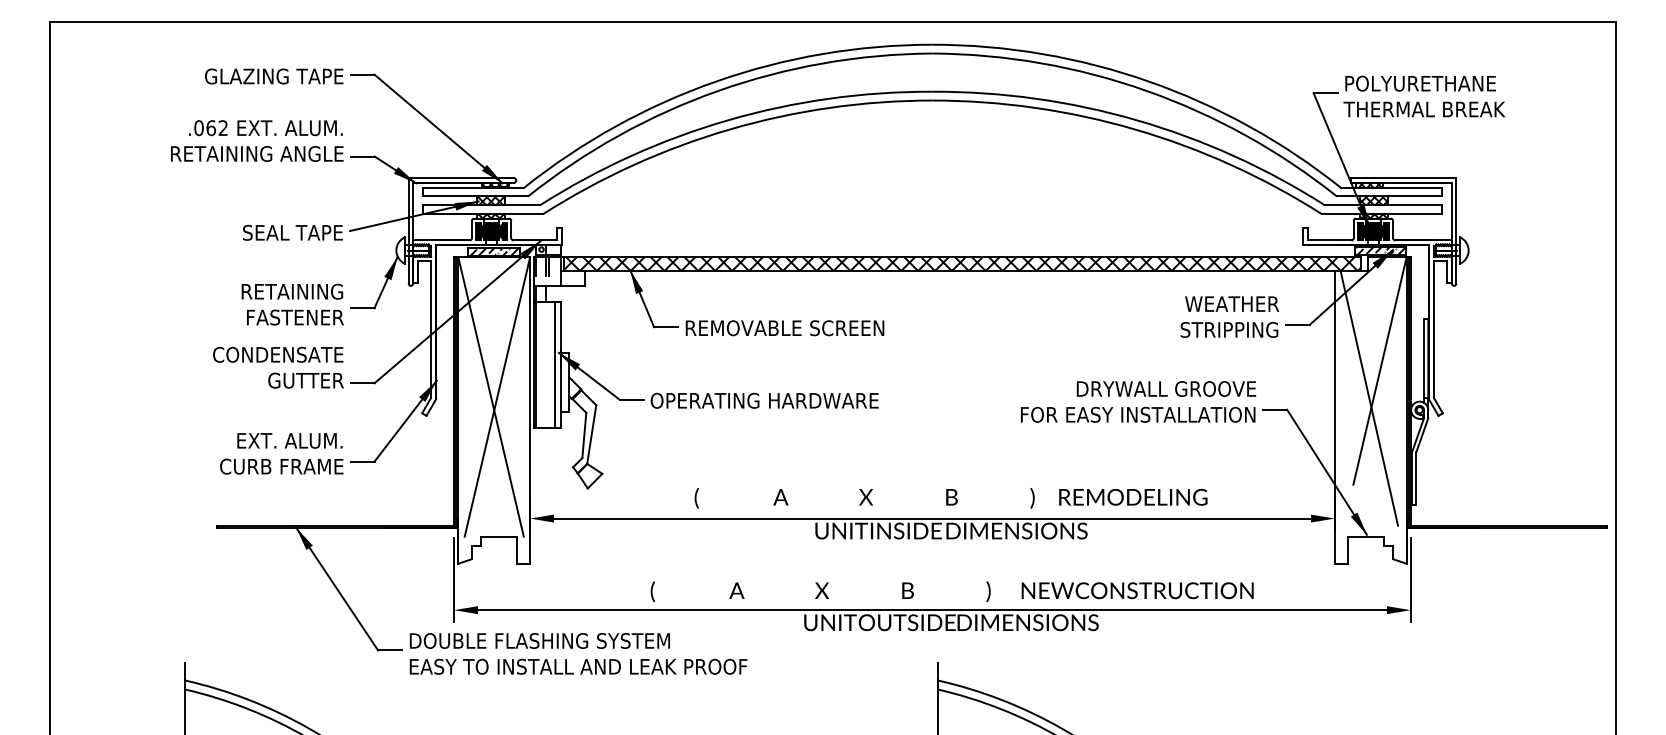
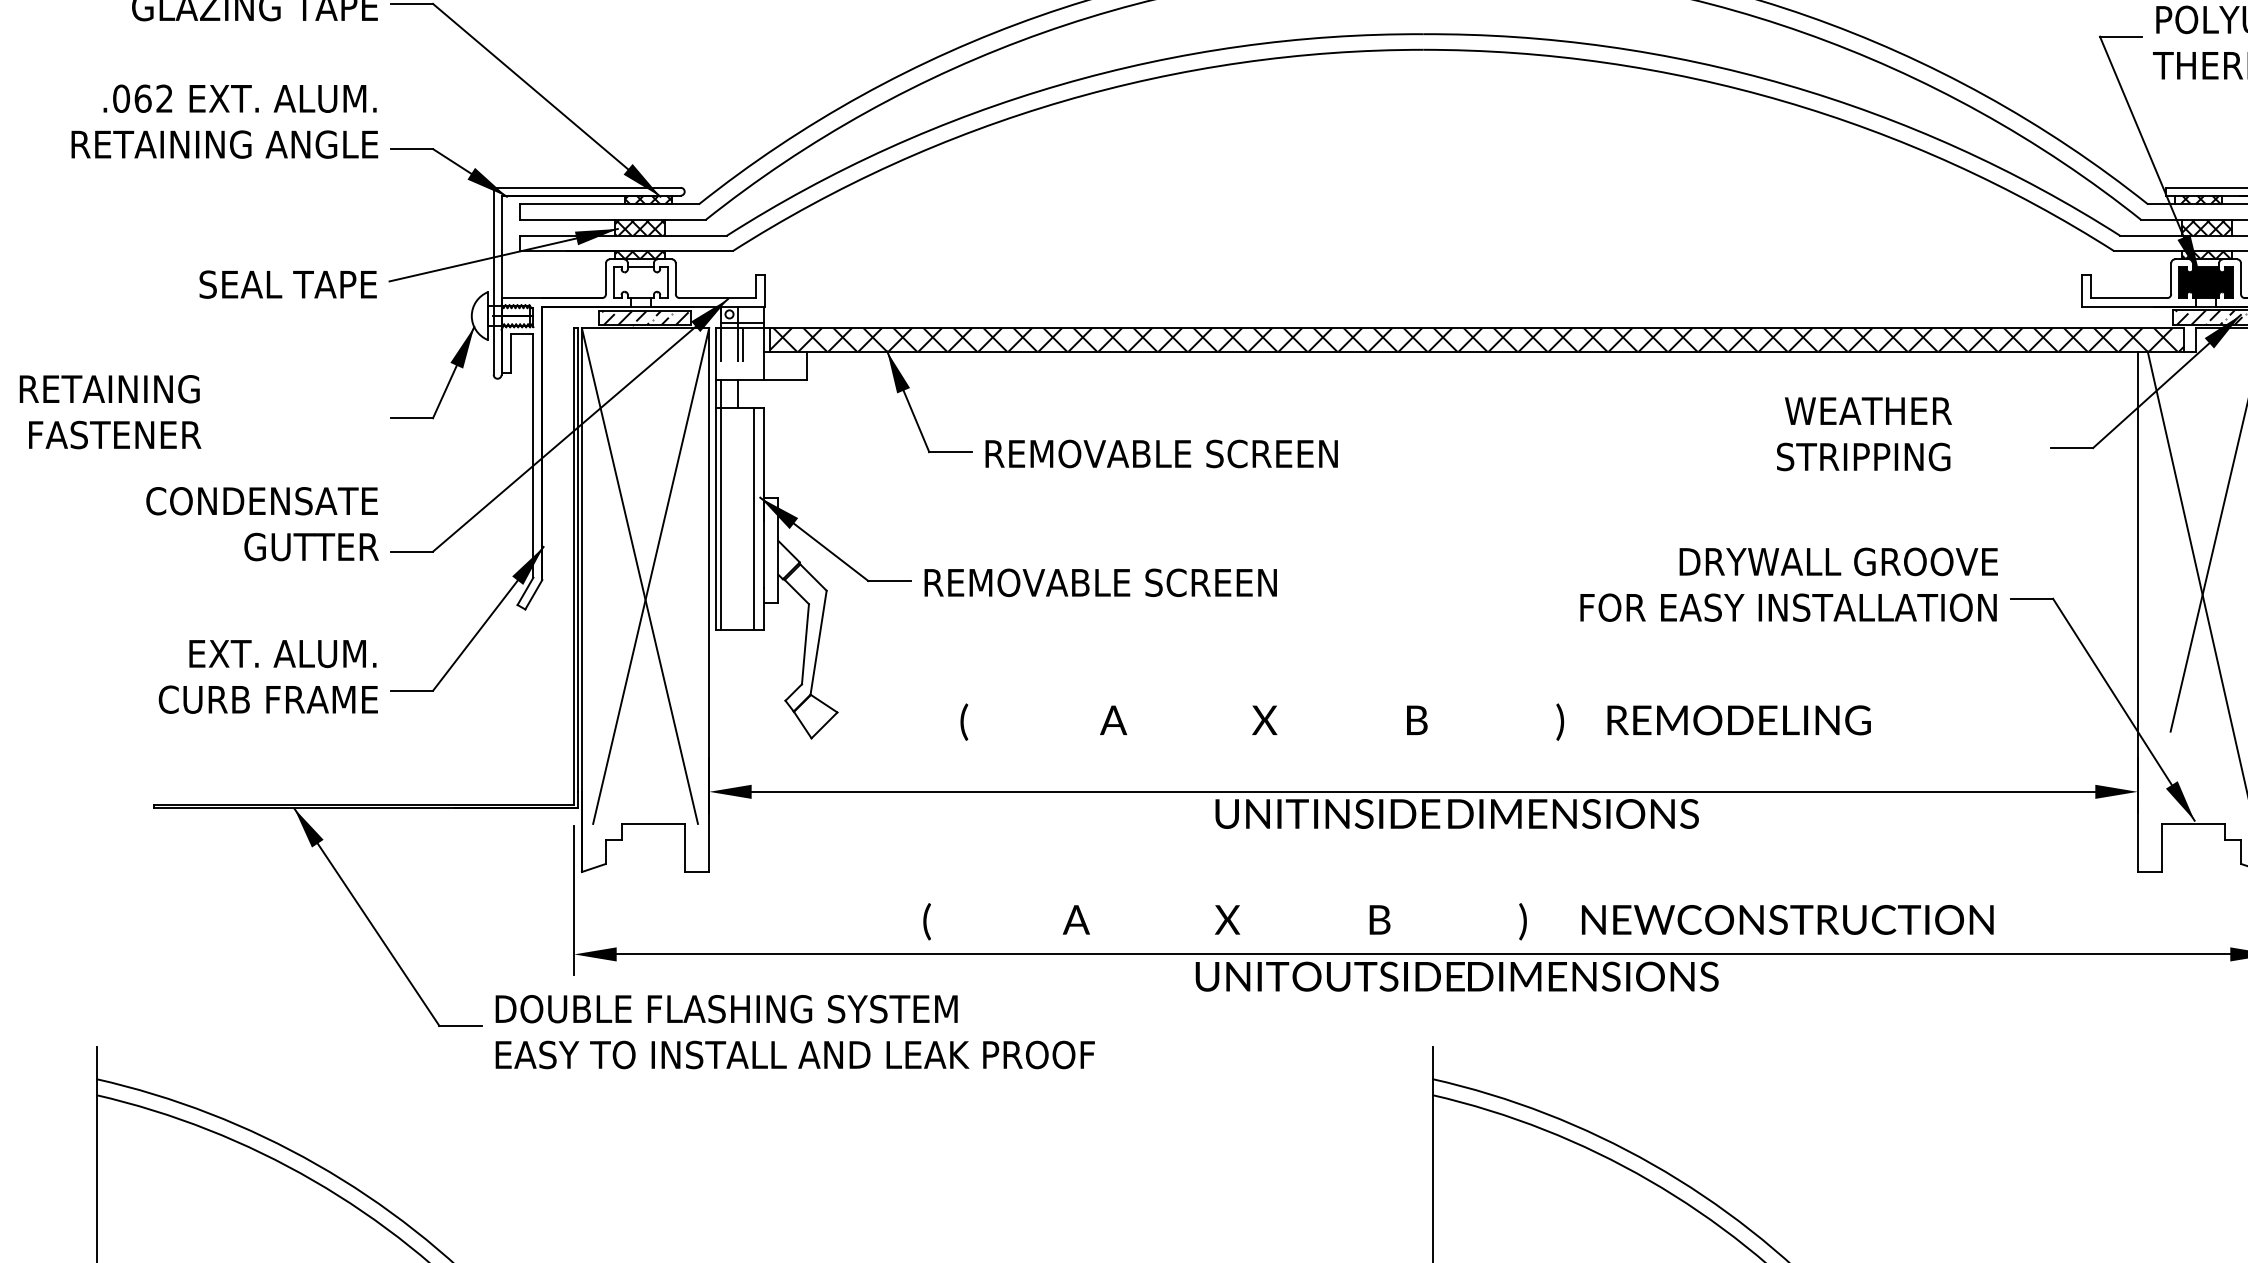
fill: (491, 231) -> (640, 282), removed
text: (292, 304) -> (109, 411), moved
text: (1229, 316) -> (1863, 433), moved
text: (764, 400) -> (1125, 582), OPERATING HARDWARE -> REMOVABLE SCREEN
text: (950, 497) -> (1414, 720), moved

